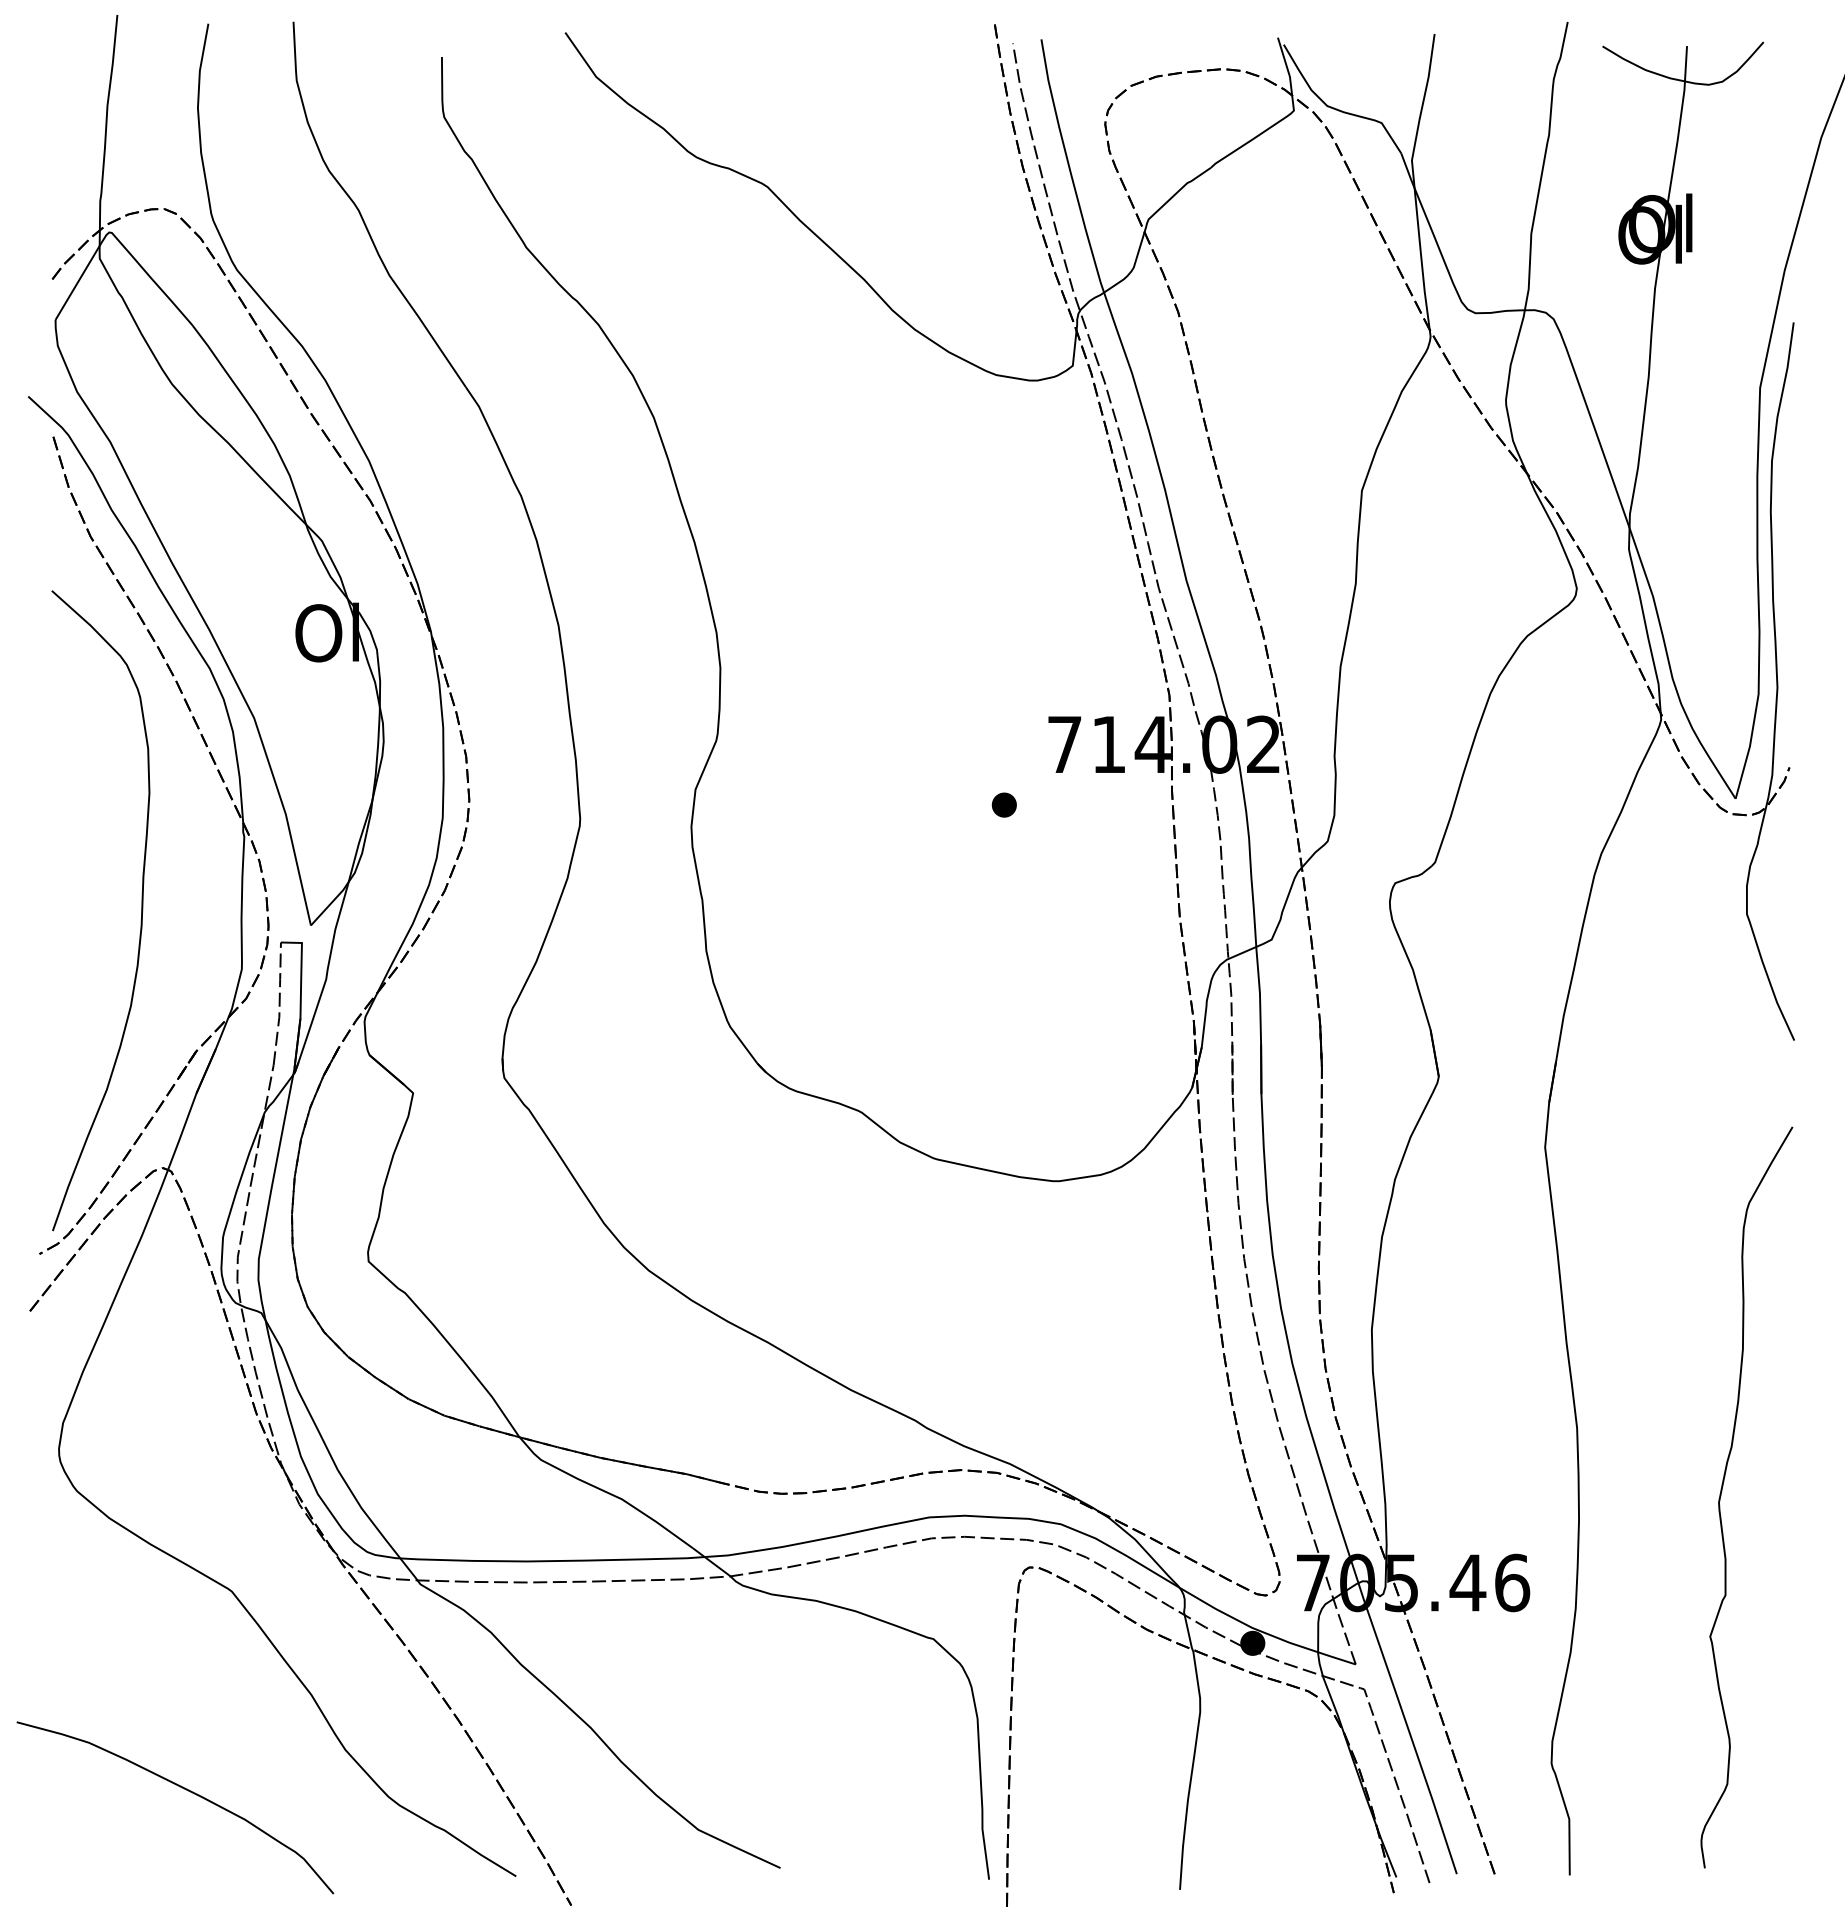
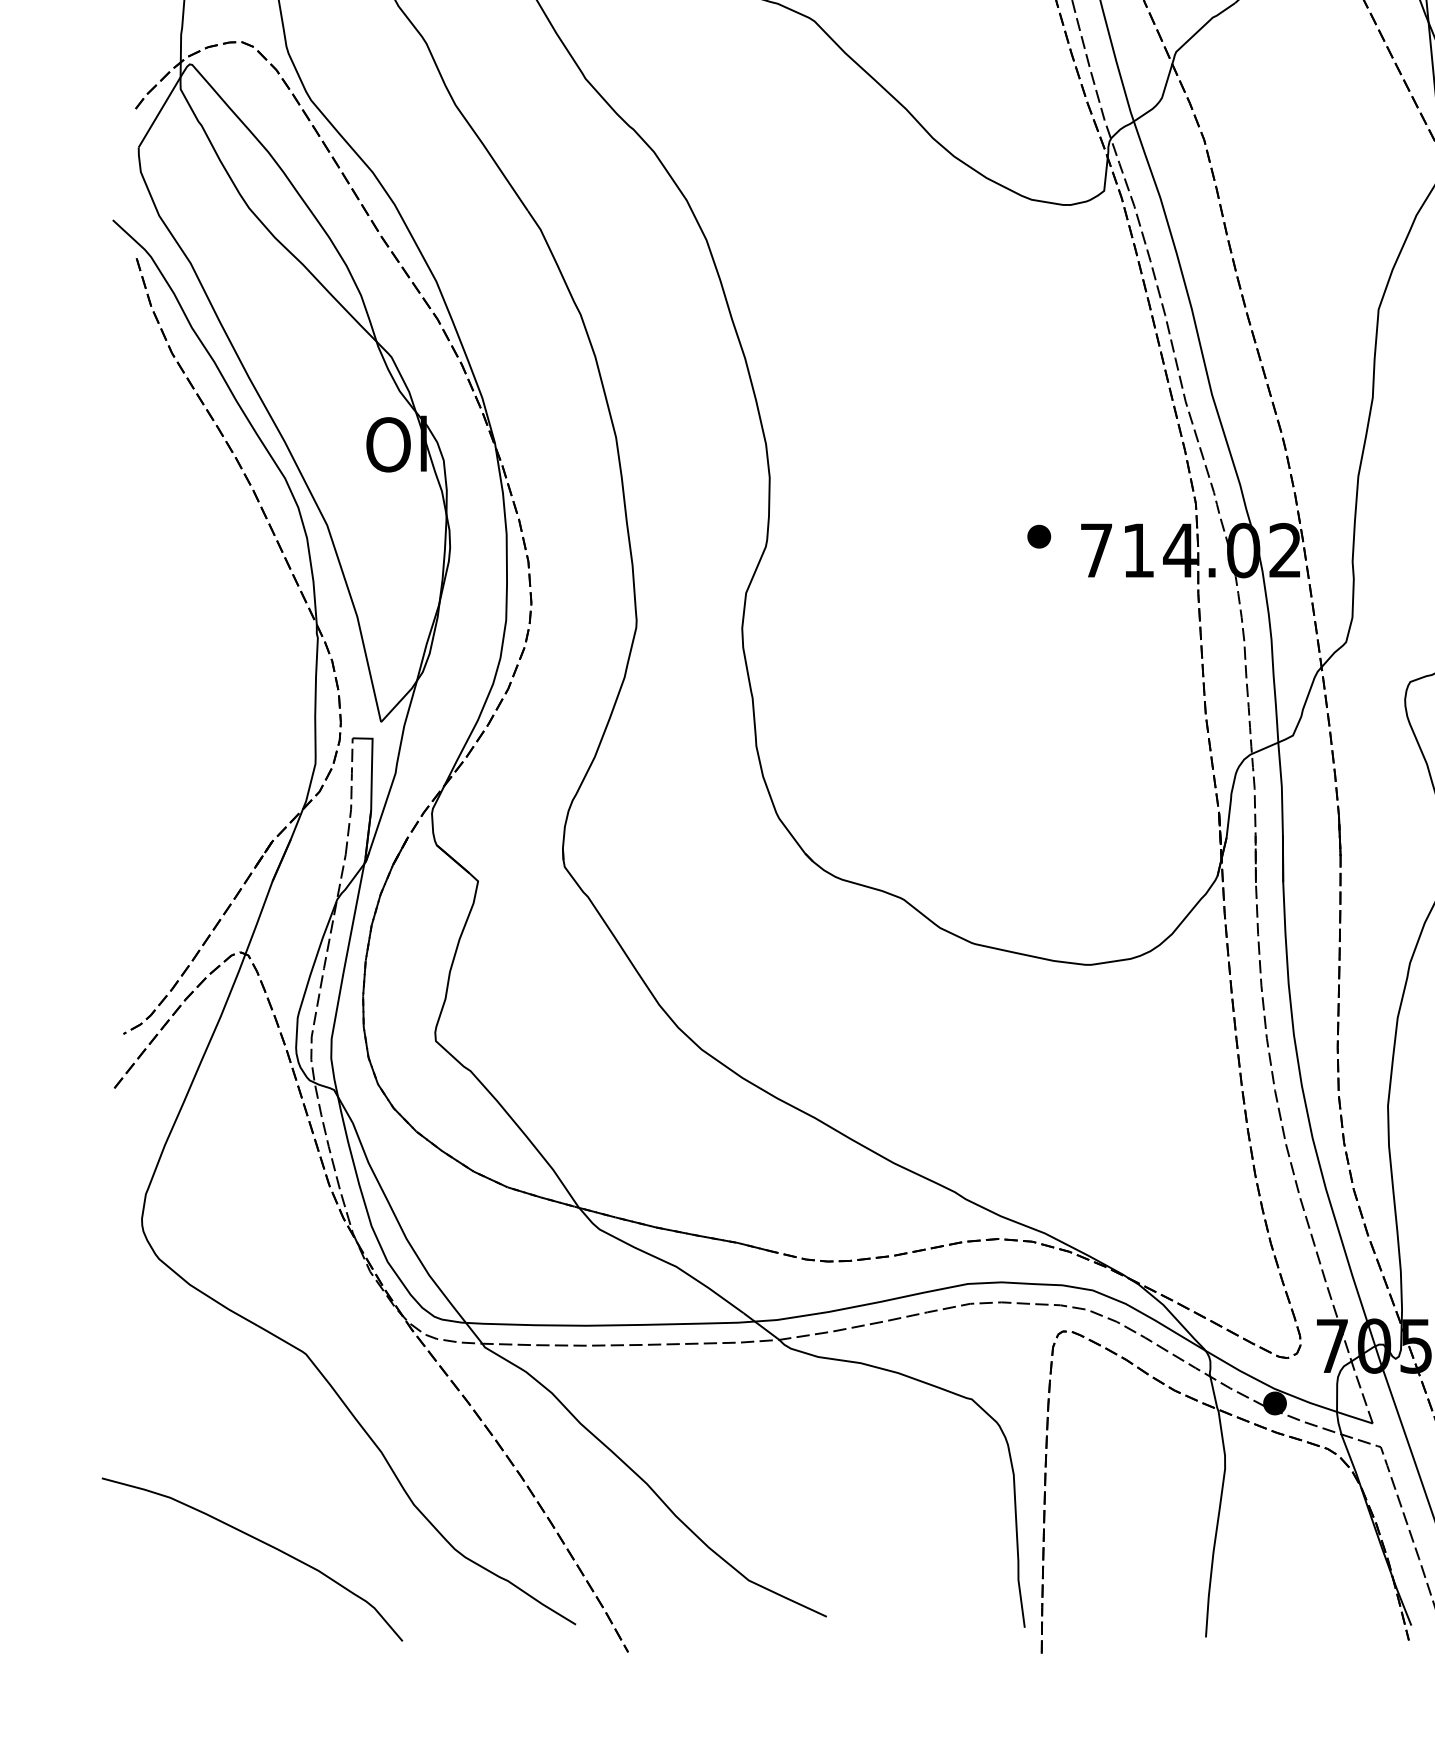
part: (1003, 804) -> (1038, 536), moved
curve: (141, 910) -> (220, 707), removed

